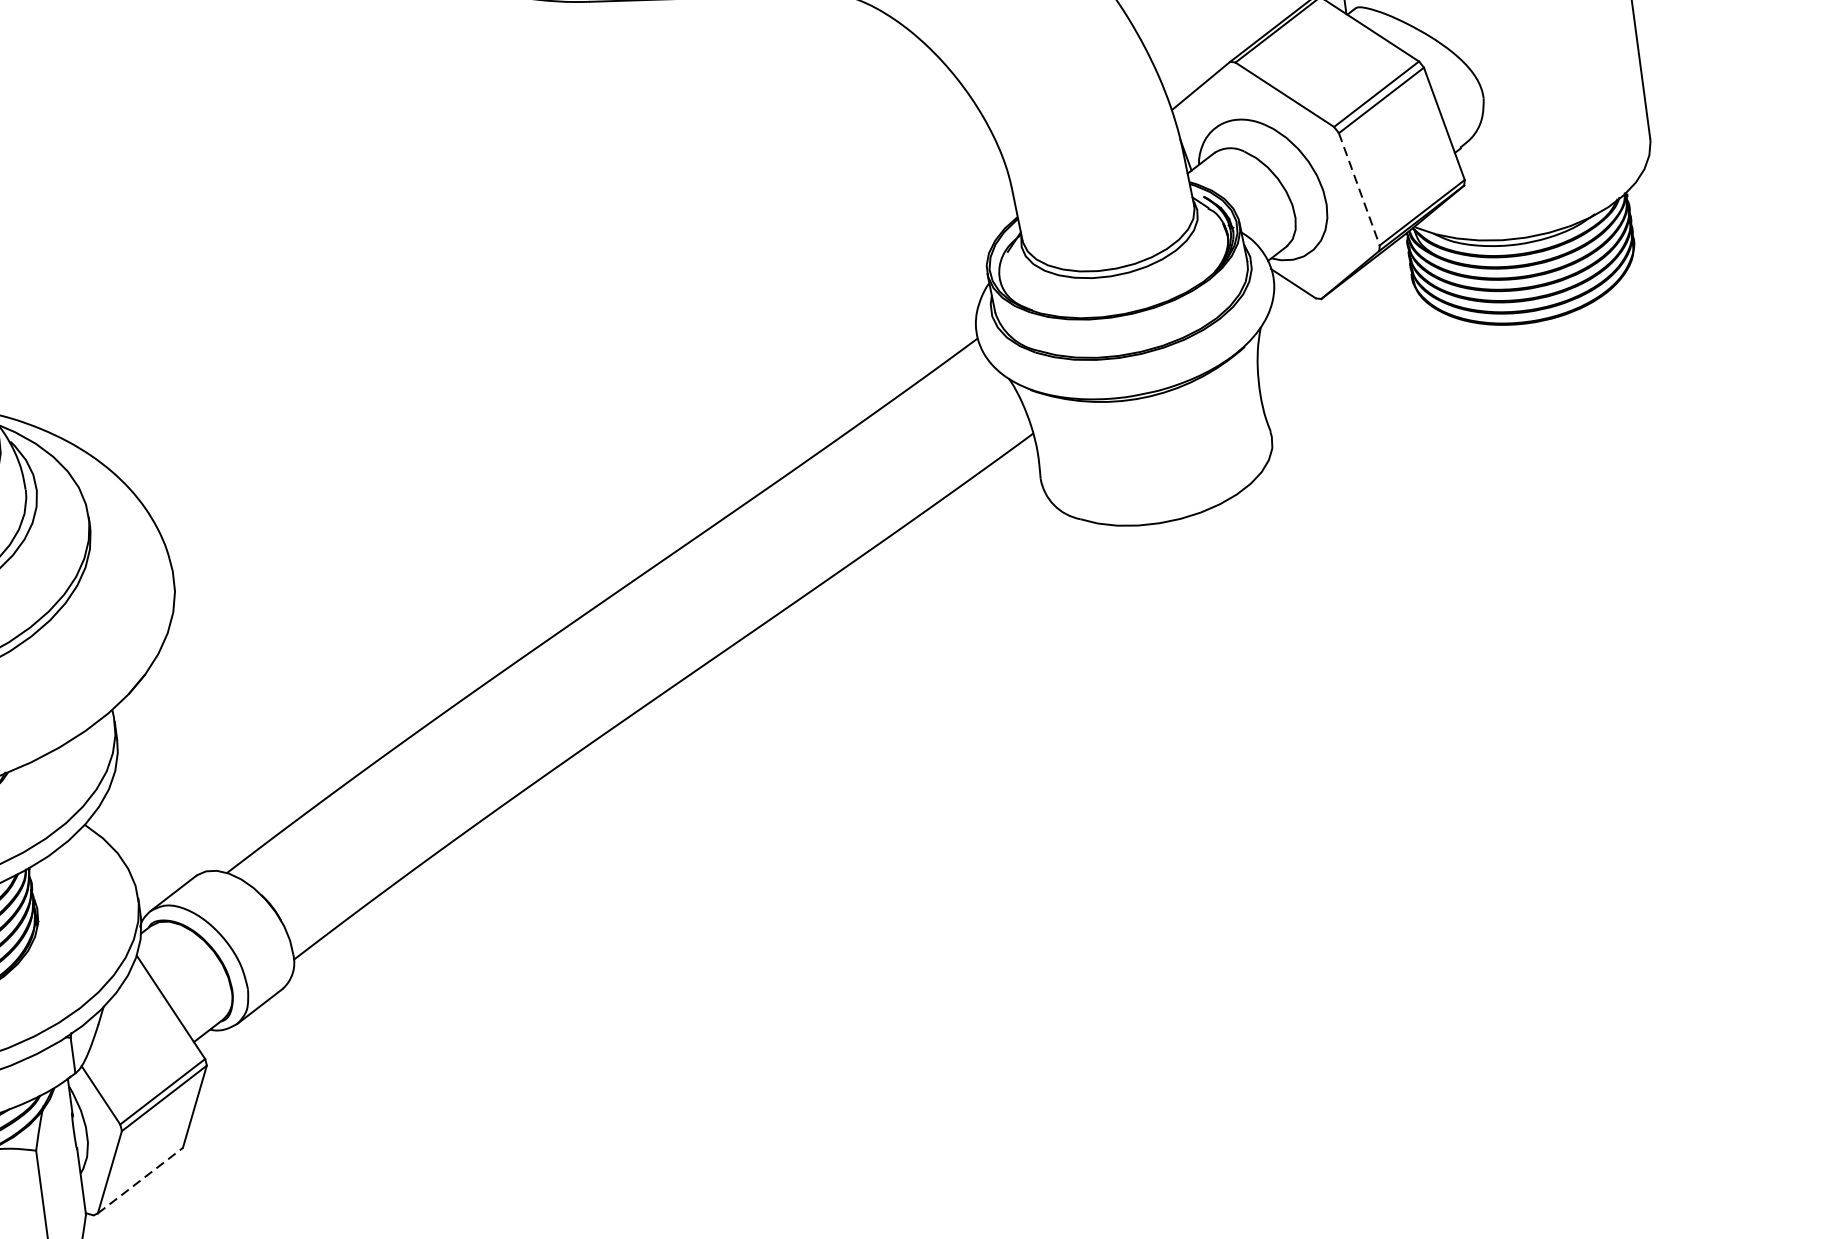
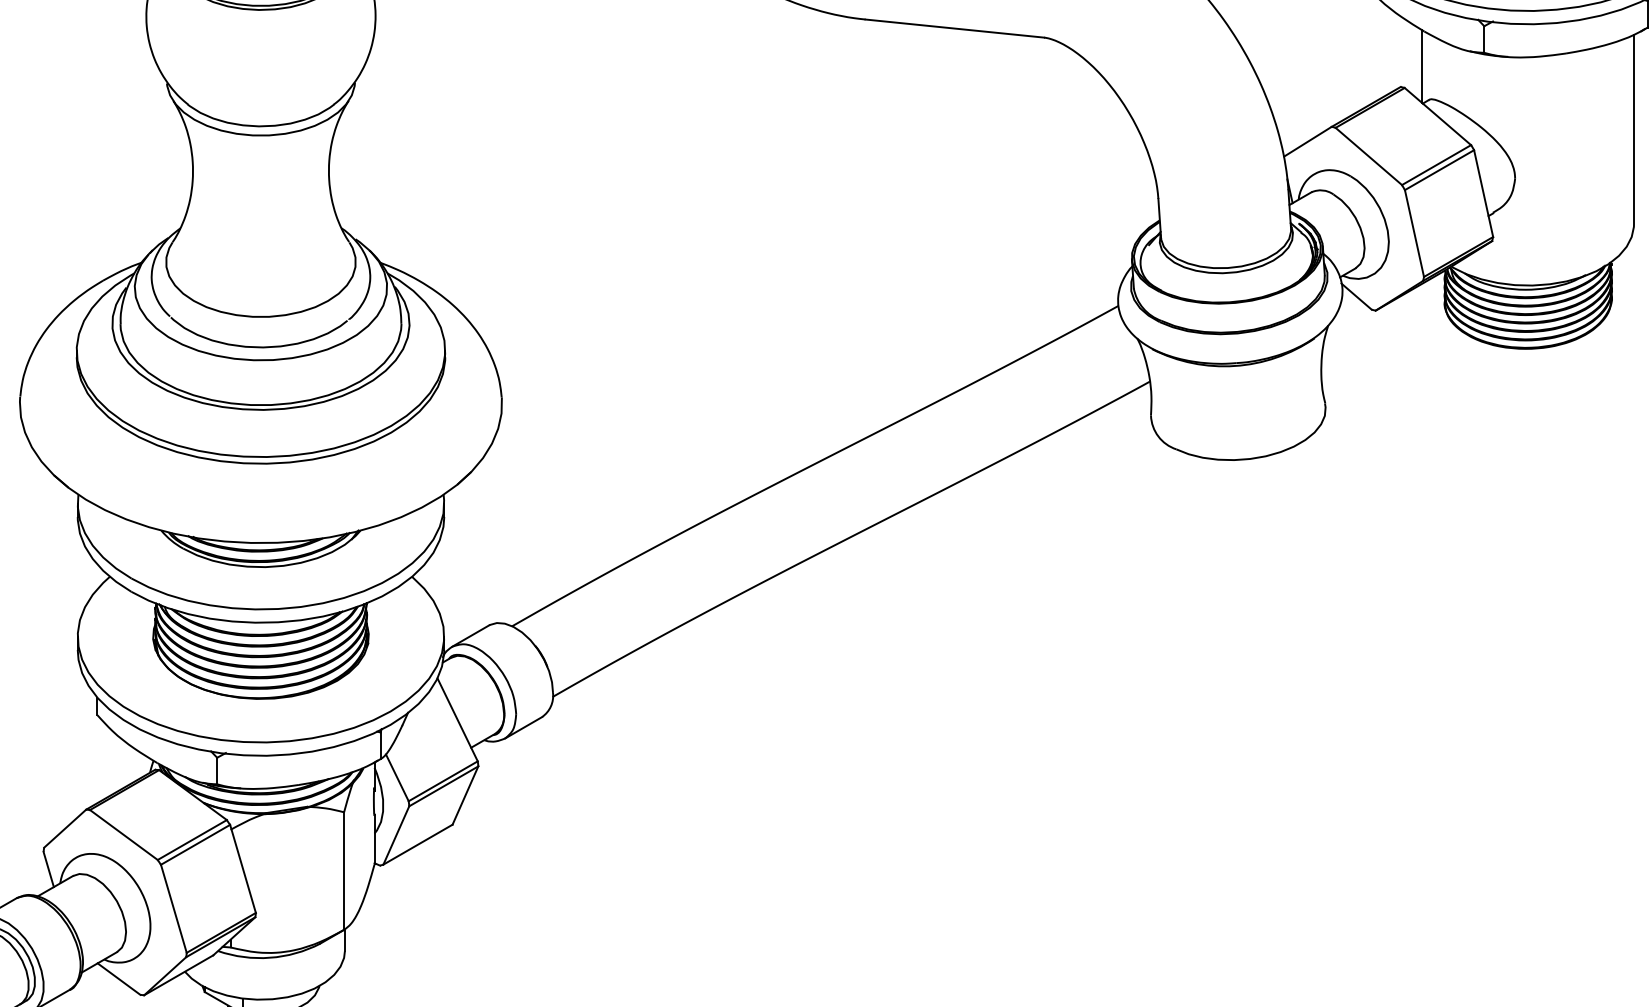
line: (1359, 190) -> (1414, 234), dashed -> solid
line: (140, 1180) -> (418, 844), dashed -> solid

